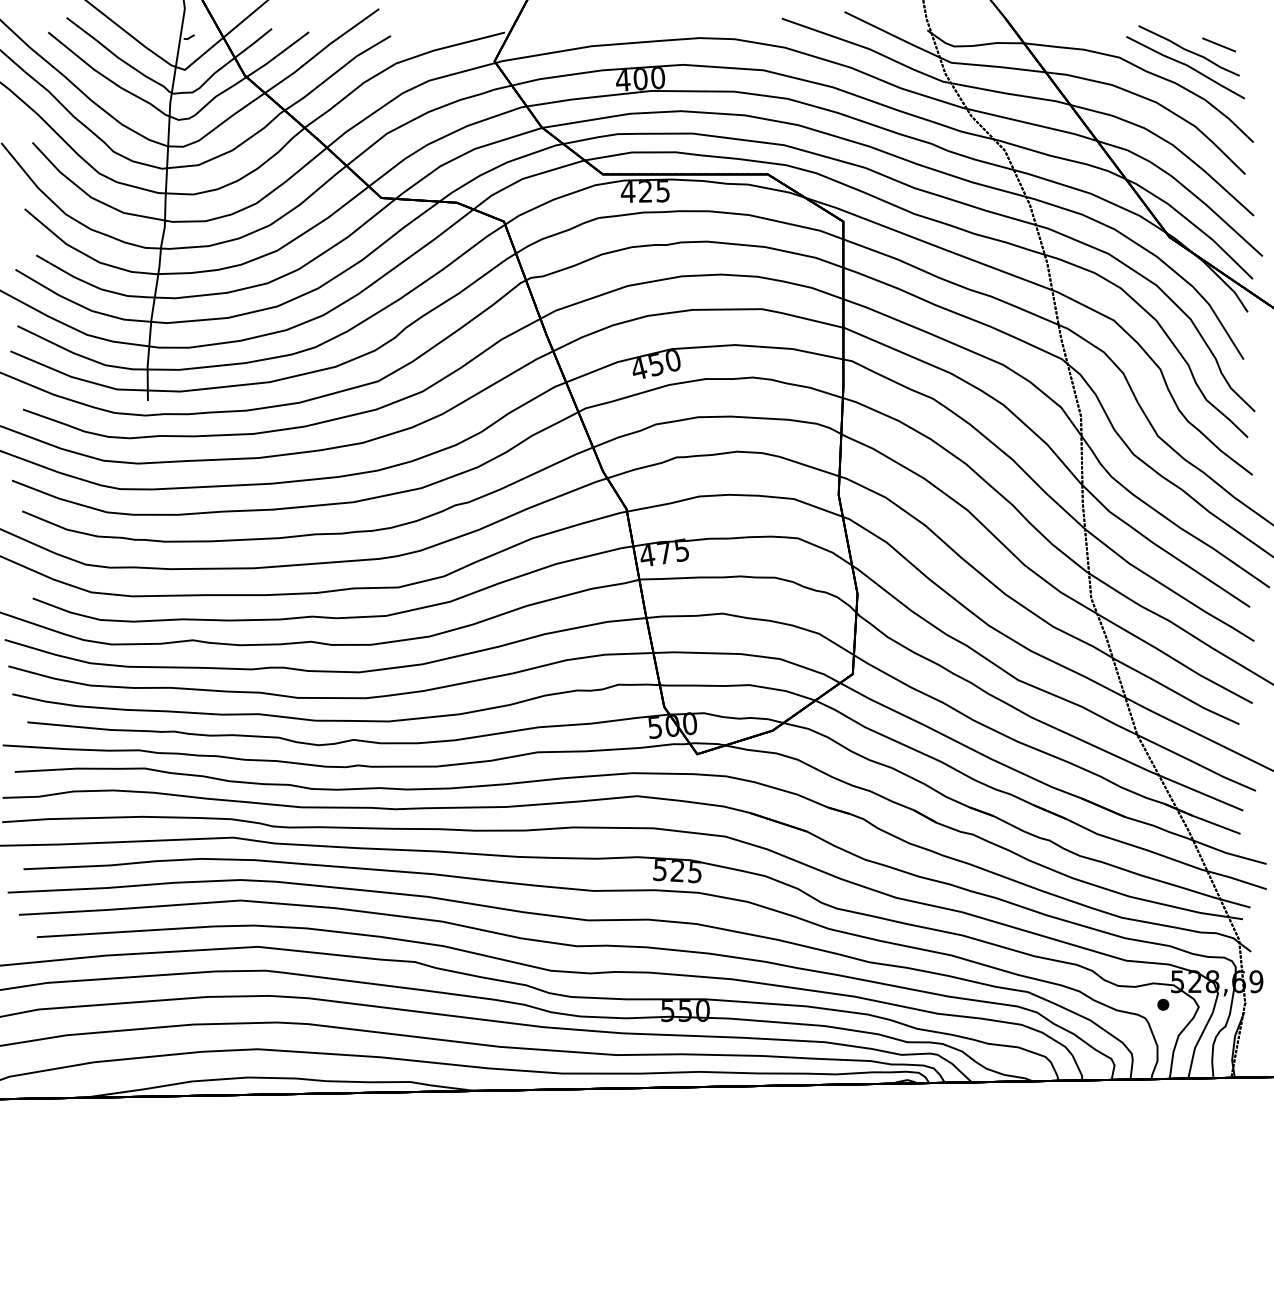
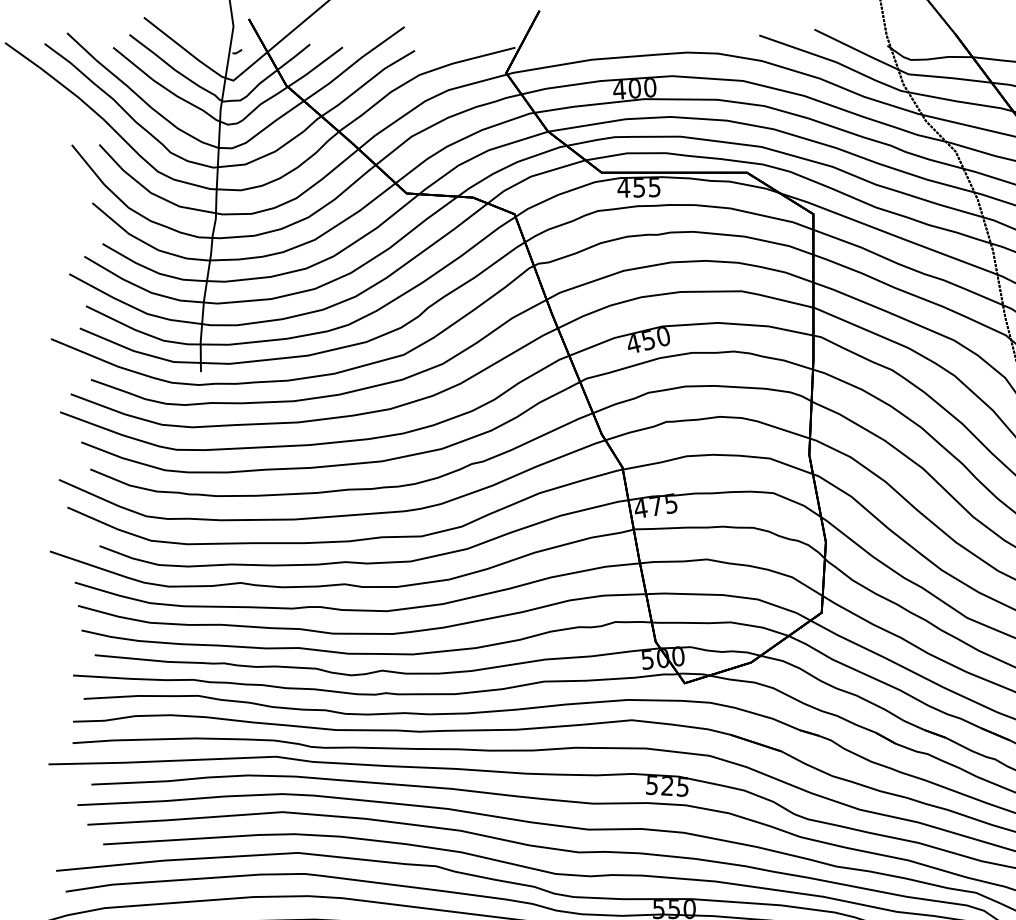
text: (645, 191) -> (639, 187), 425 -> 455

